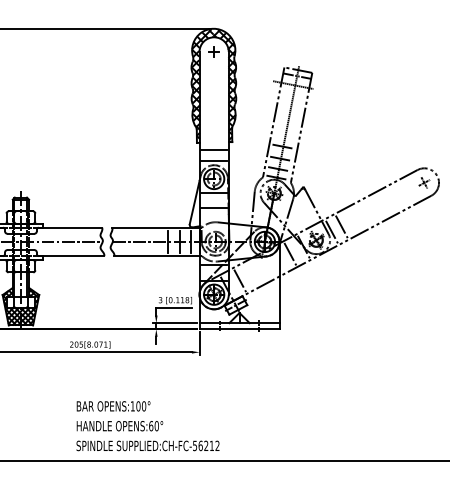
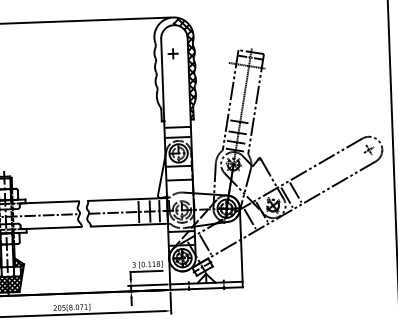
part: (213, 51) -> (172, 53), moved
hatch: (202, 85) -> (164, 69), removed

